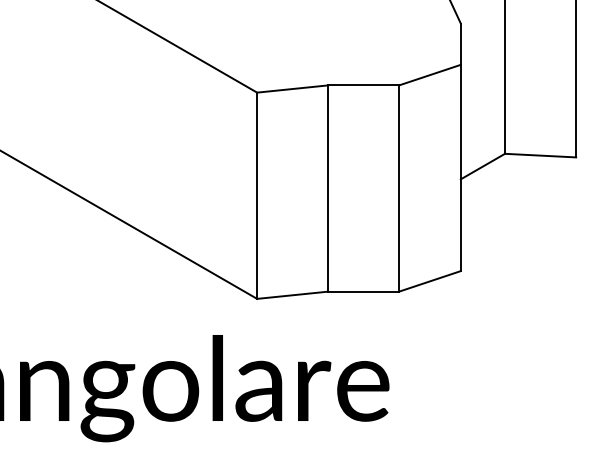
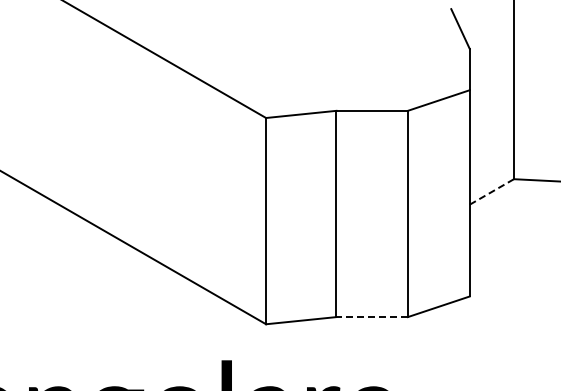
line: (482, 166) -> (491, 191), solid -> dashed
line: (363, 291) -> (372, 316), solid -> dashed

